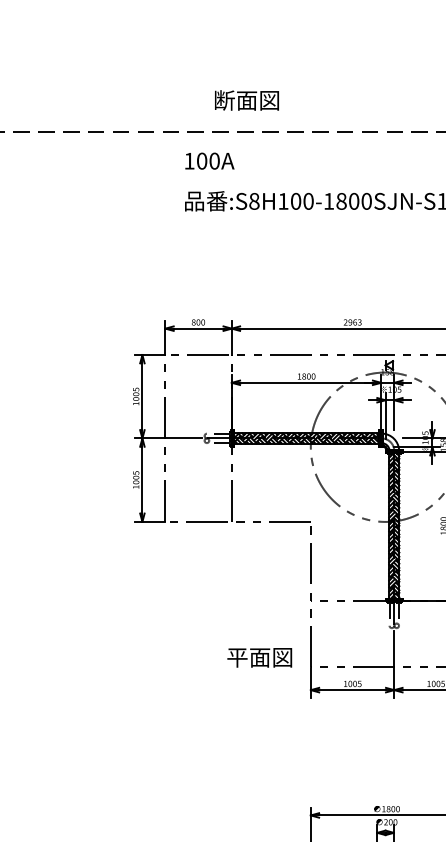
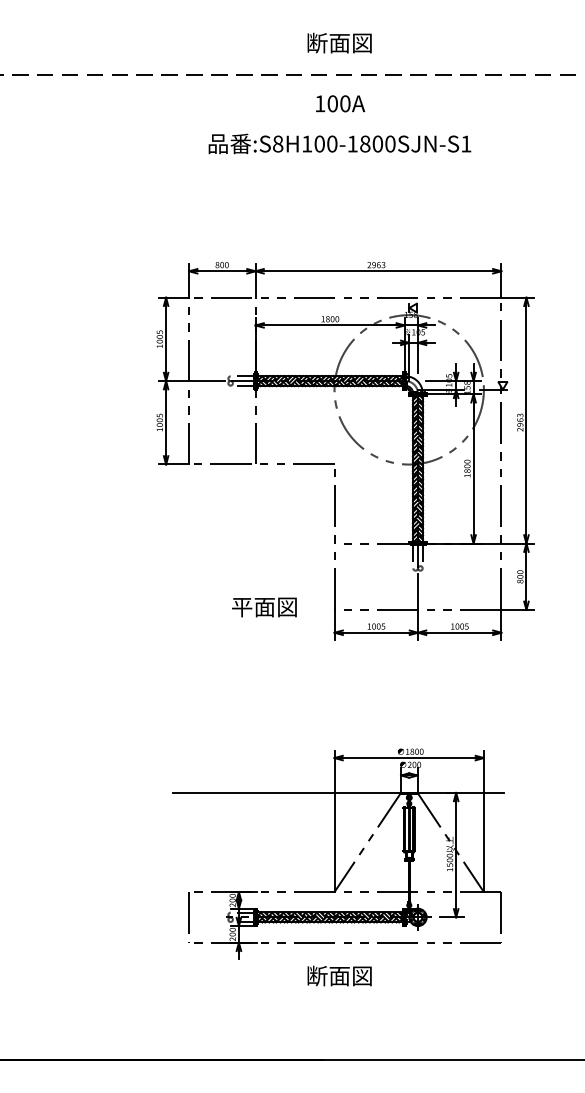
text: (246, 99) -> (339, 42), moved
text: (209, 160) -> (340, 103), moved
text: (259, 657) -> (264, 607), moved

